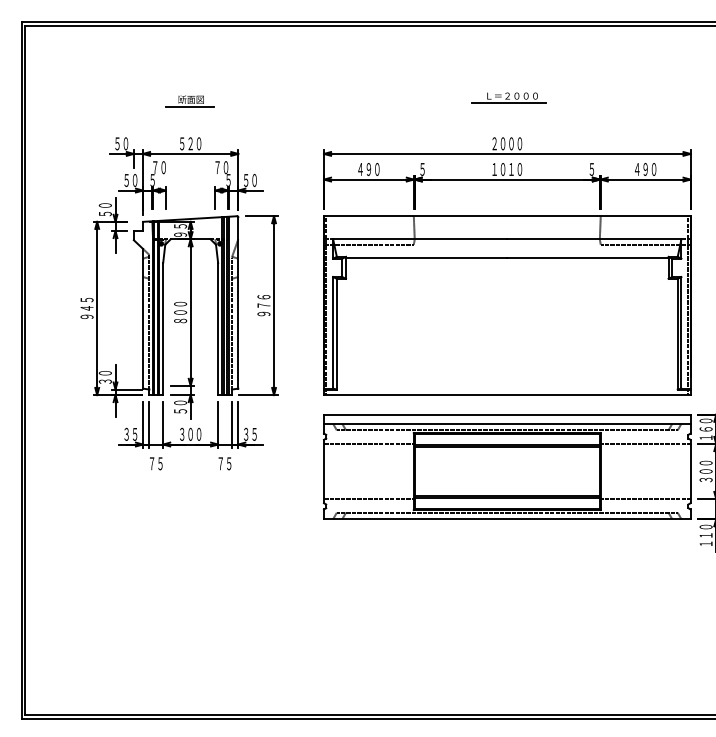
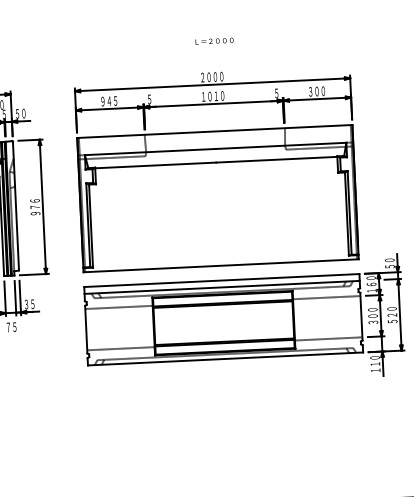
line: (509, 103) -> (212, 46), removed
text: (368, 169) -> (108, 101), ４９０ -> ９４５
text: (641, 169) -> (313, 91), ４９０ -> ３００

